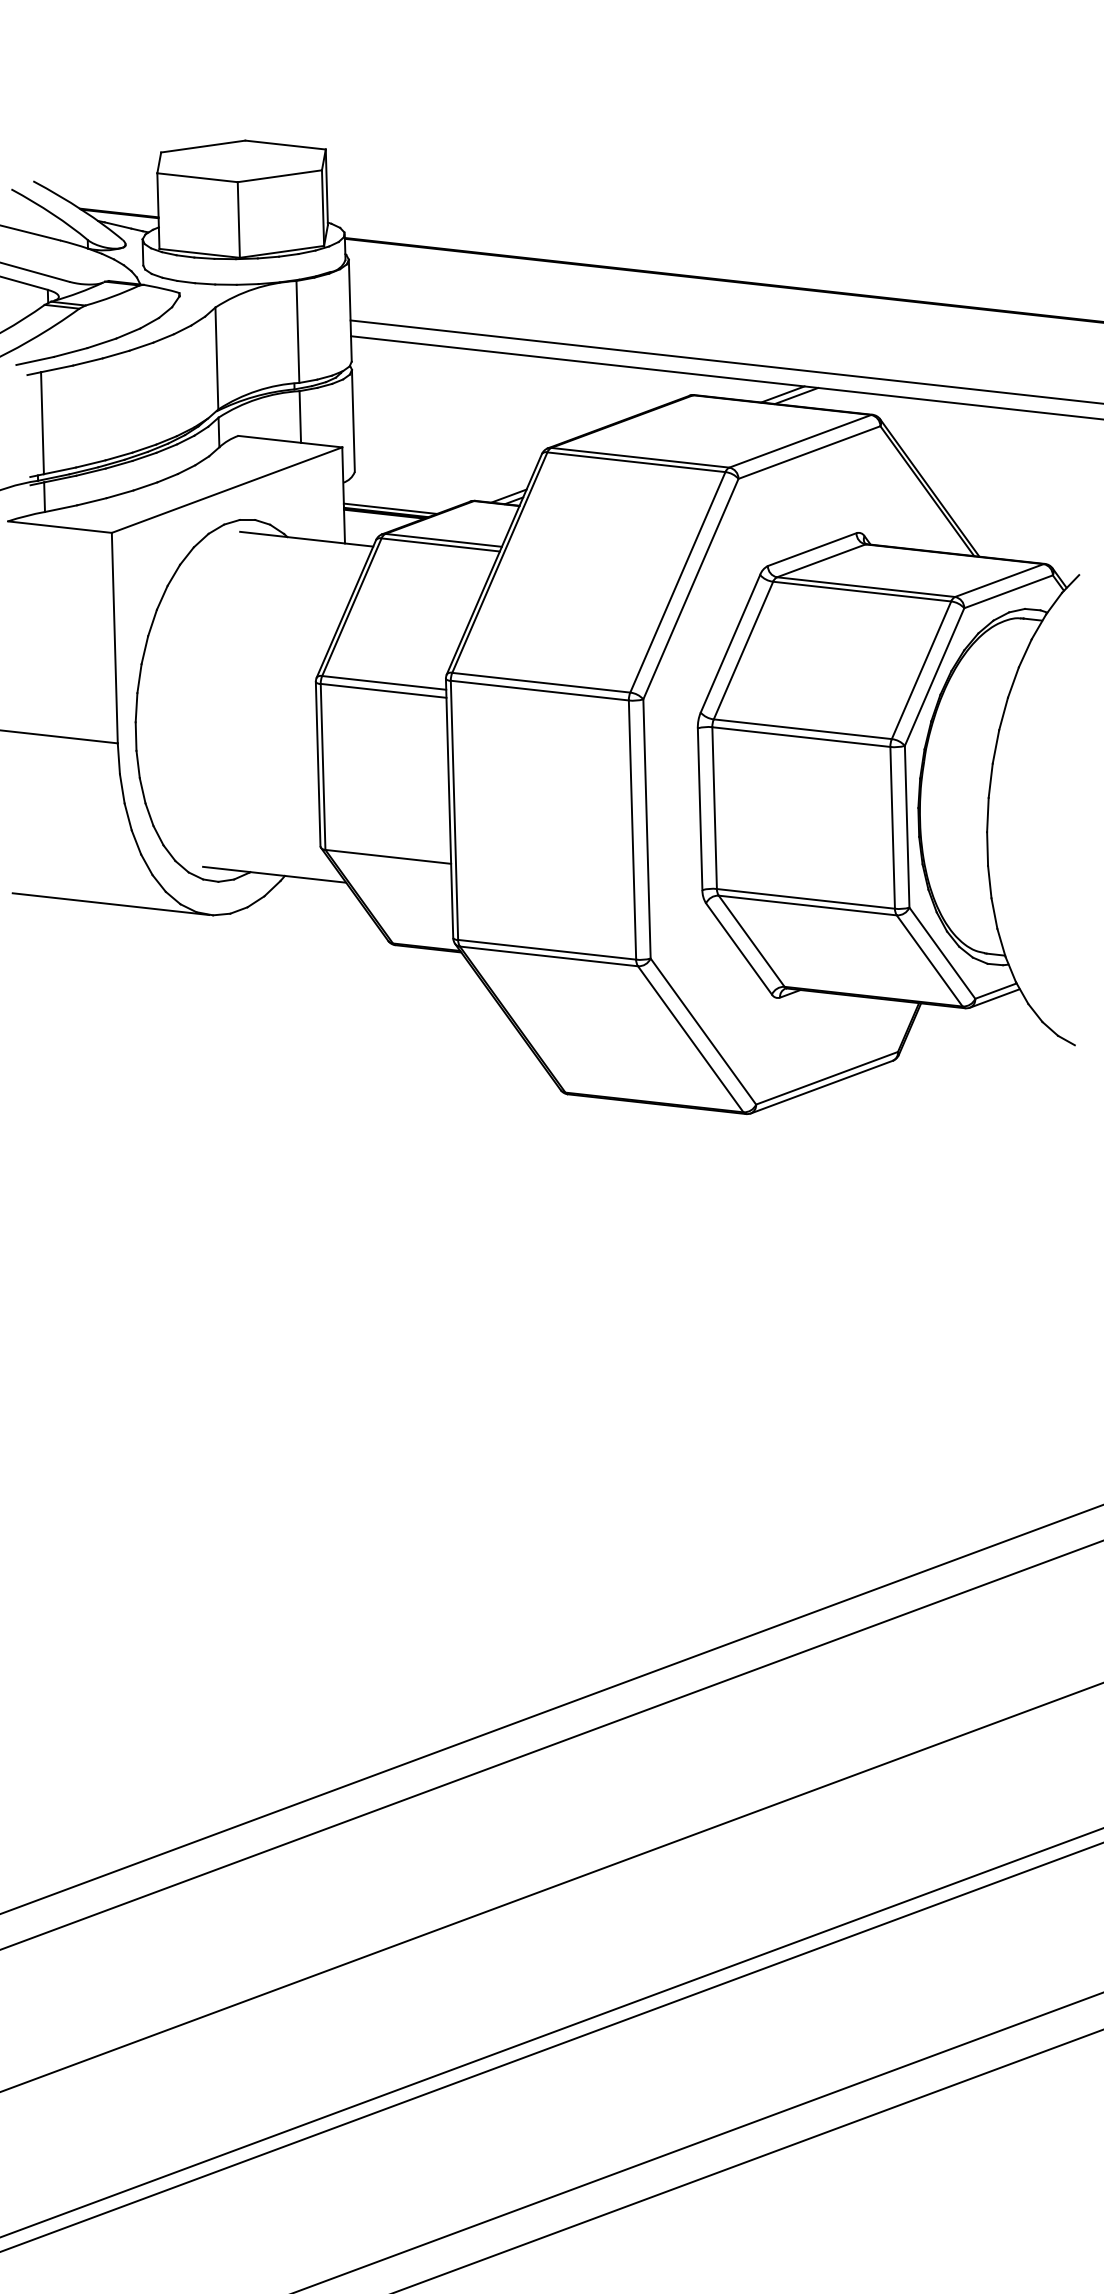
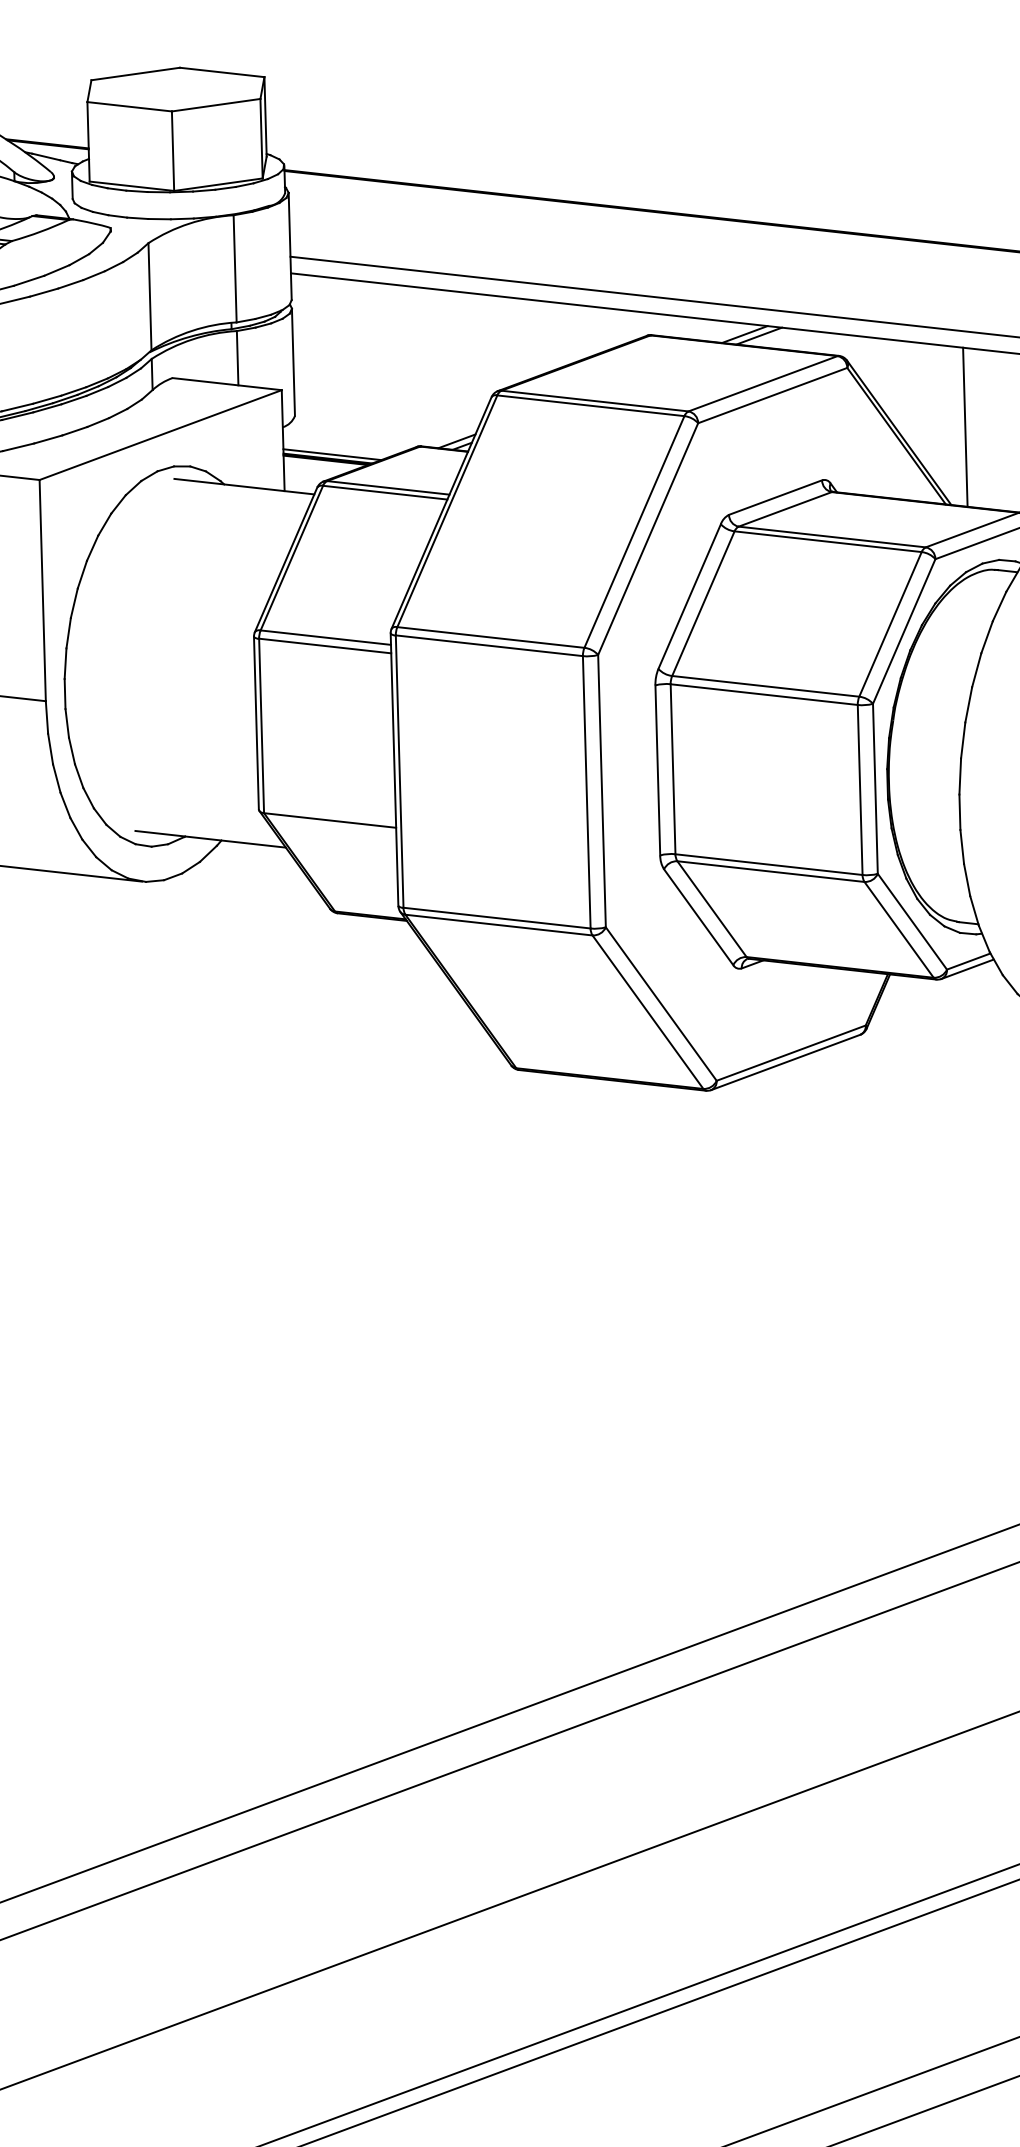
line: (992, 482) -> (965, 427), added

